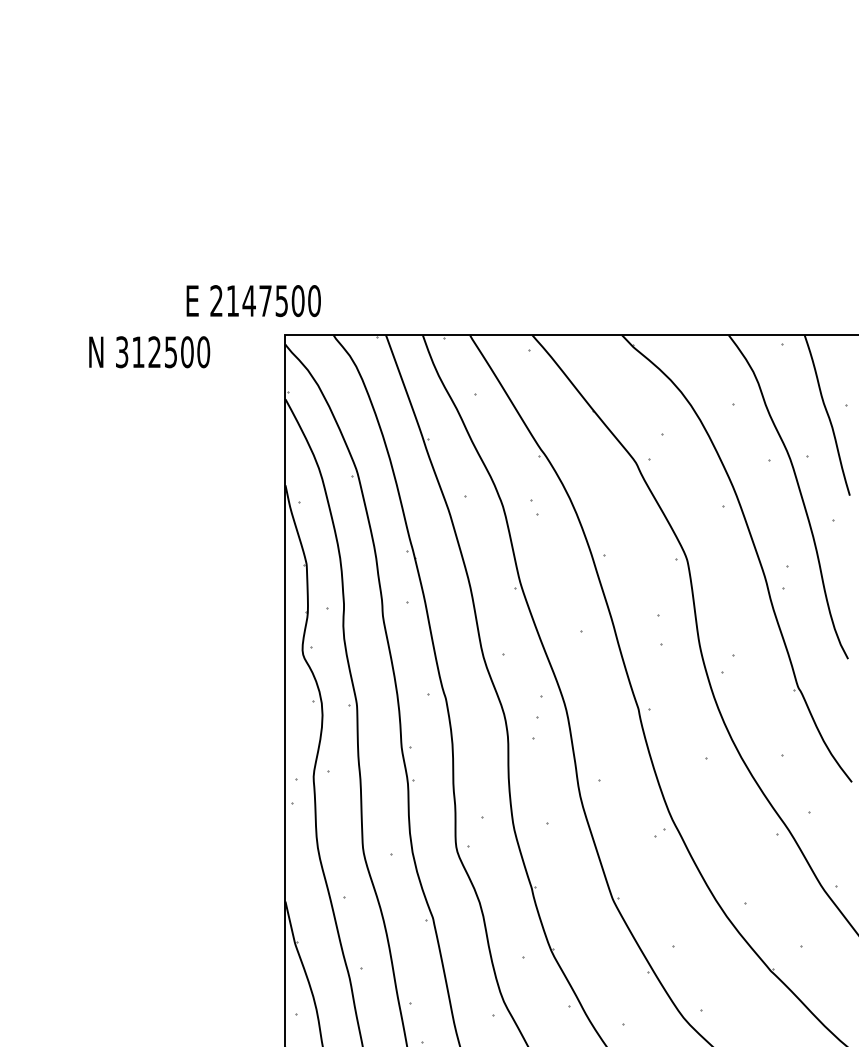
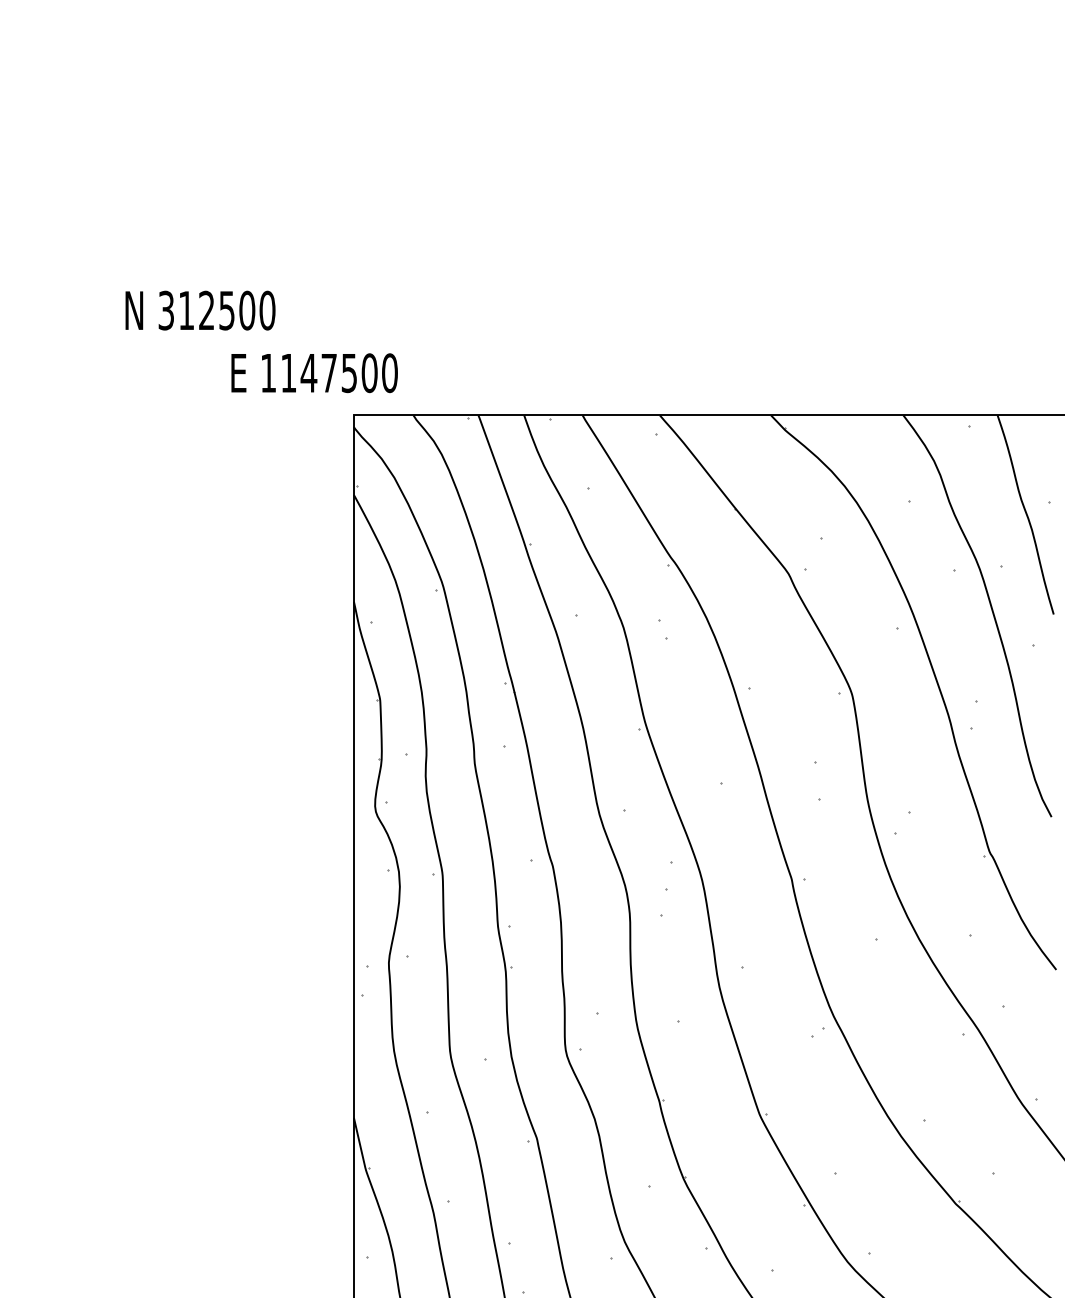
text: (215, 300) -> (267, 372), 2147500 -> 1147500
text: (149, 352) -> (200, 310), moved

